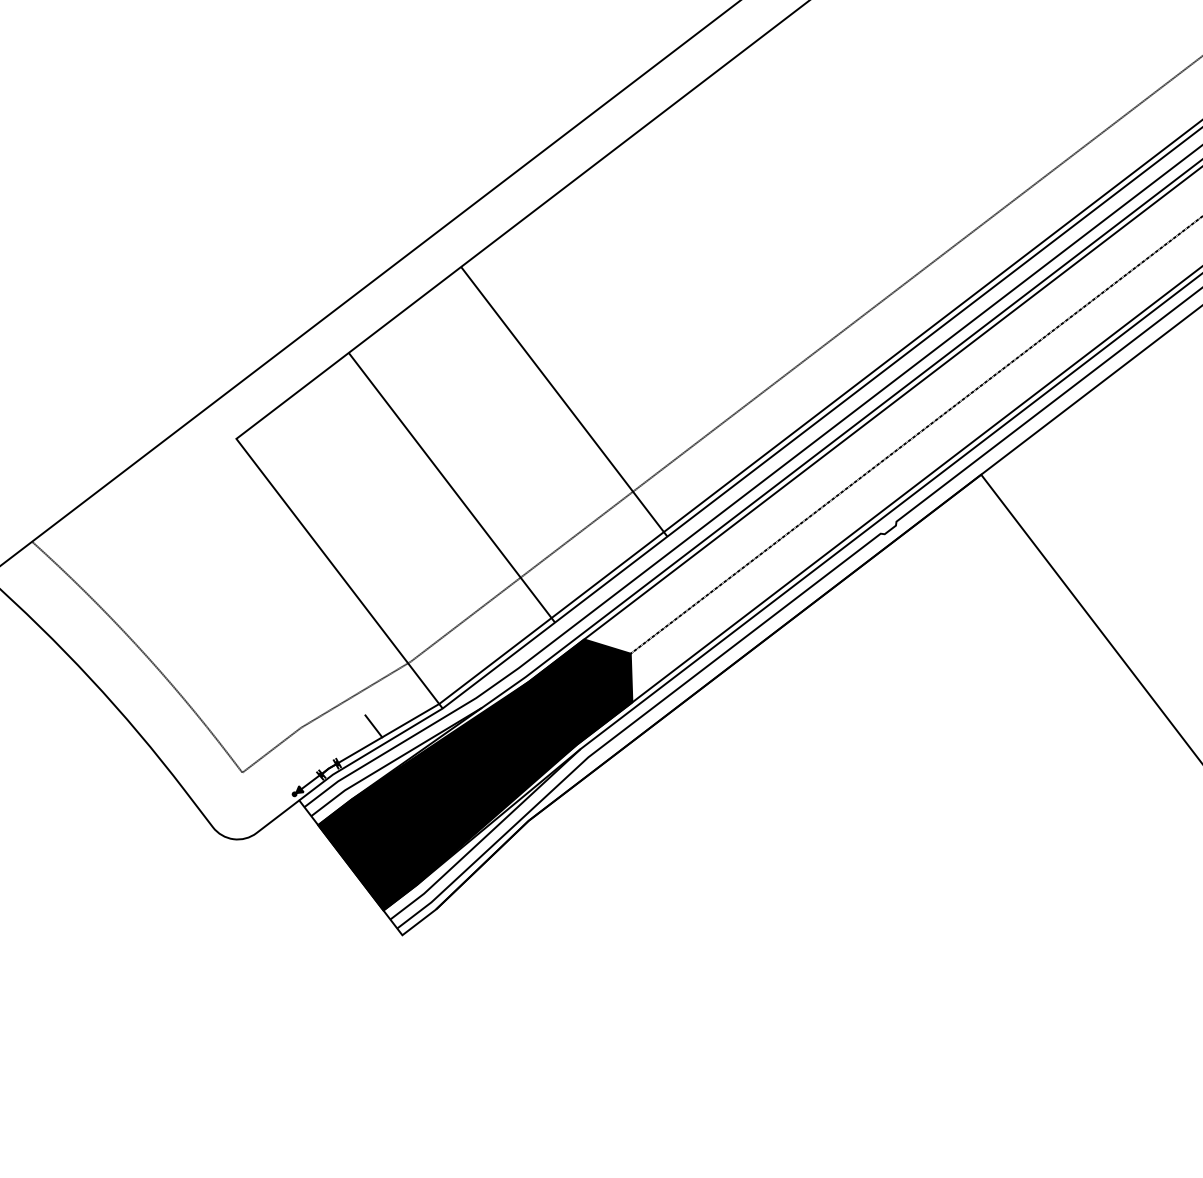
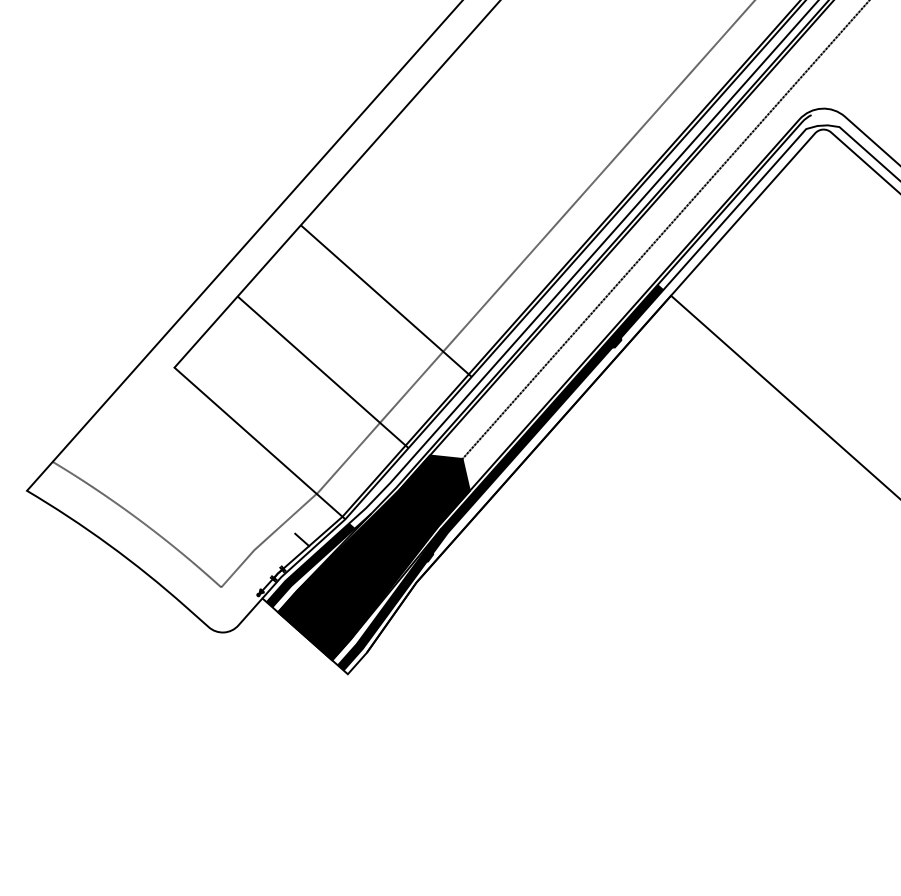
fill: (680, 691) -> (500, 477), added
fill: (378, 766) -> (310, 565), added

